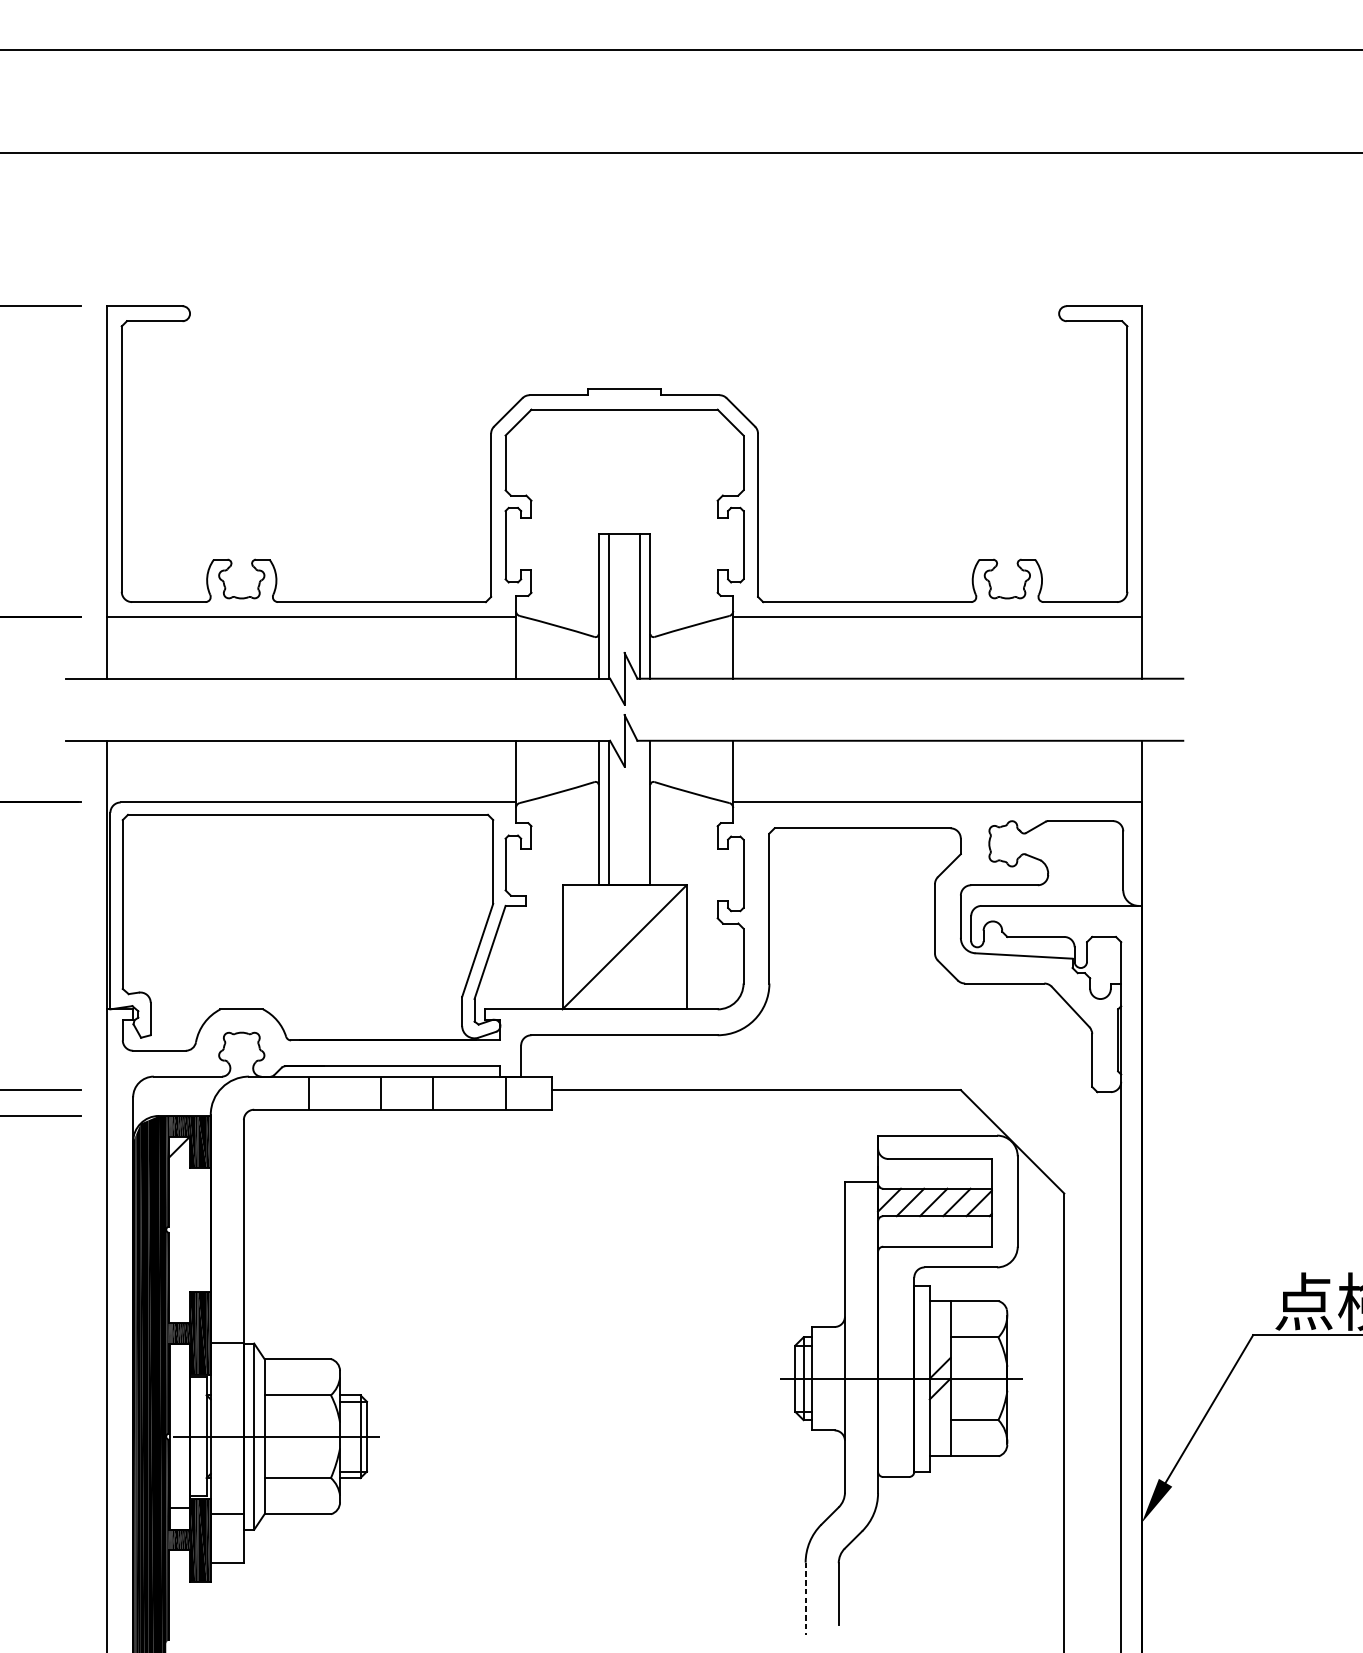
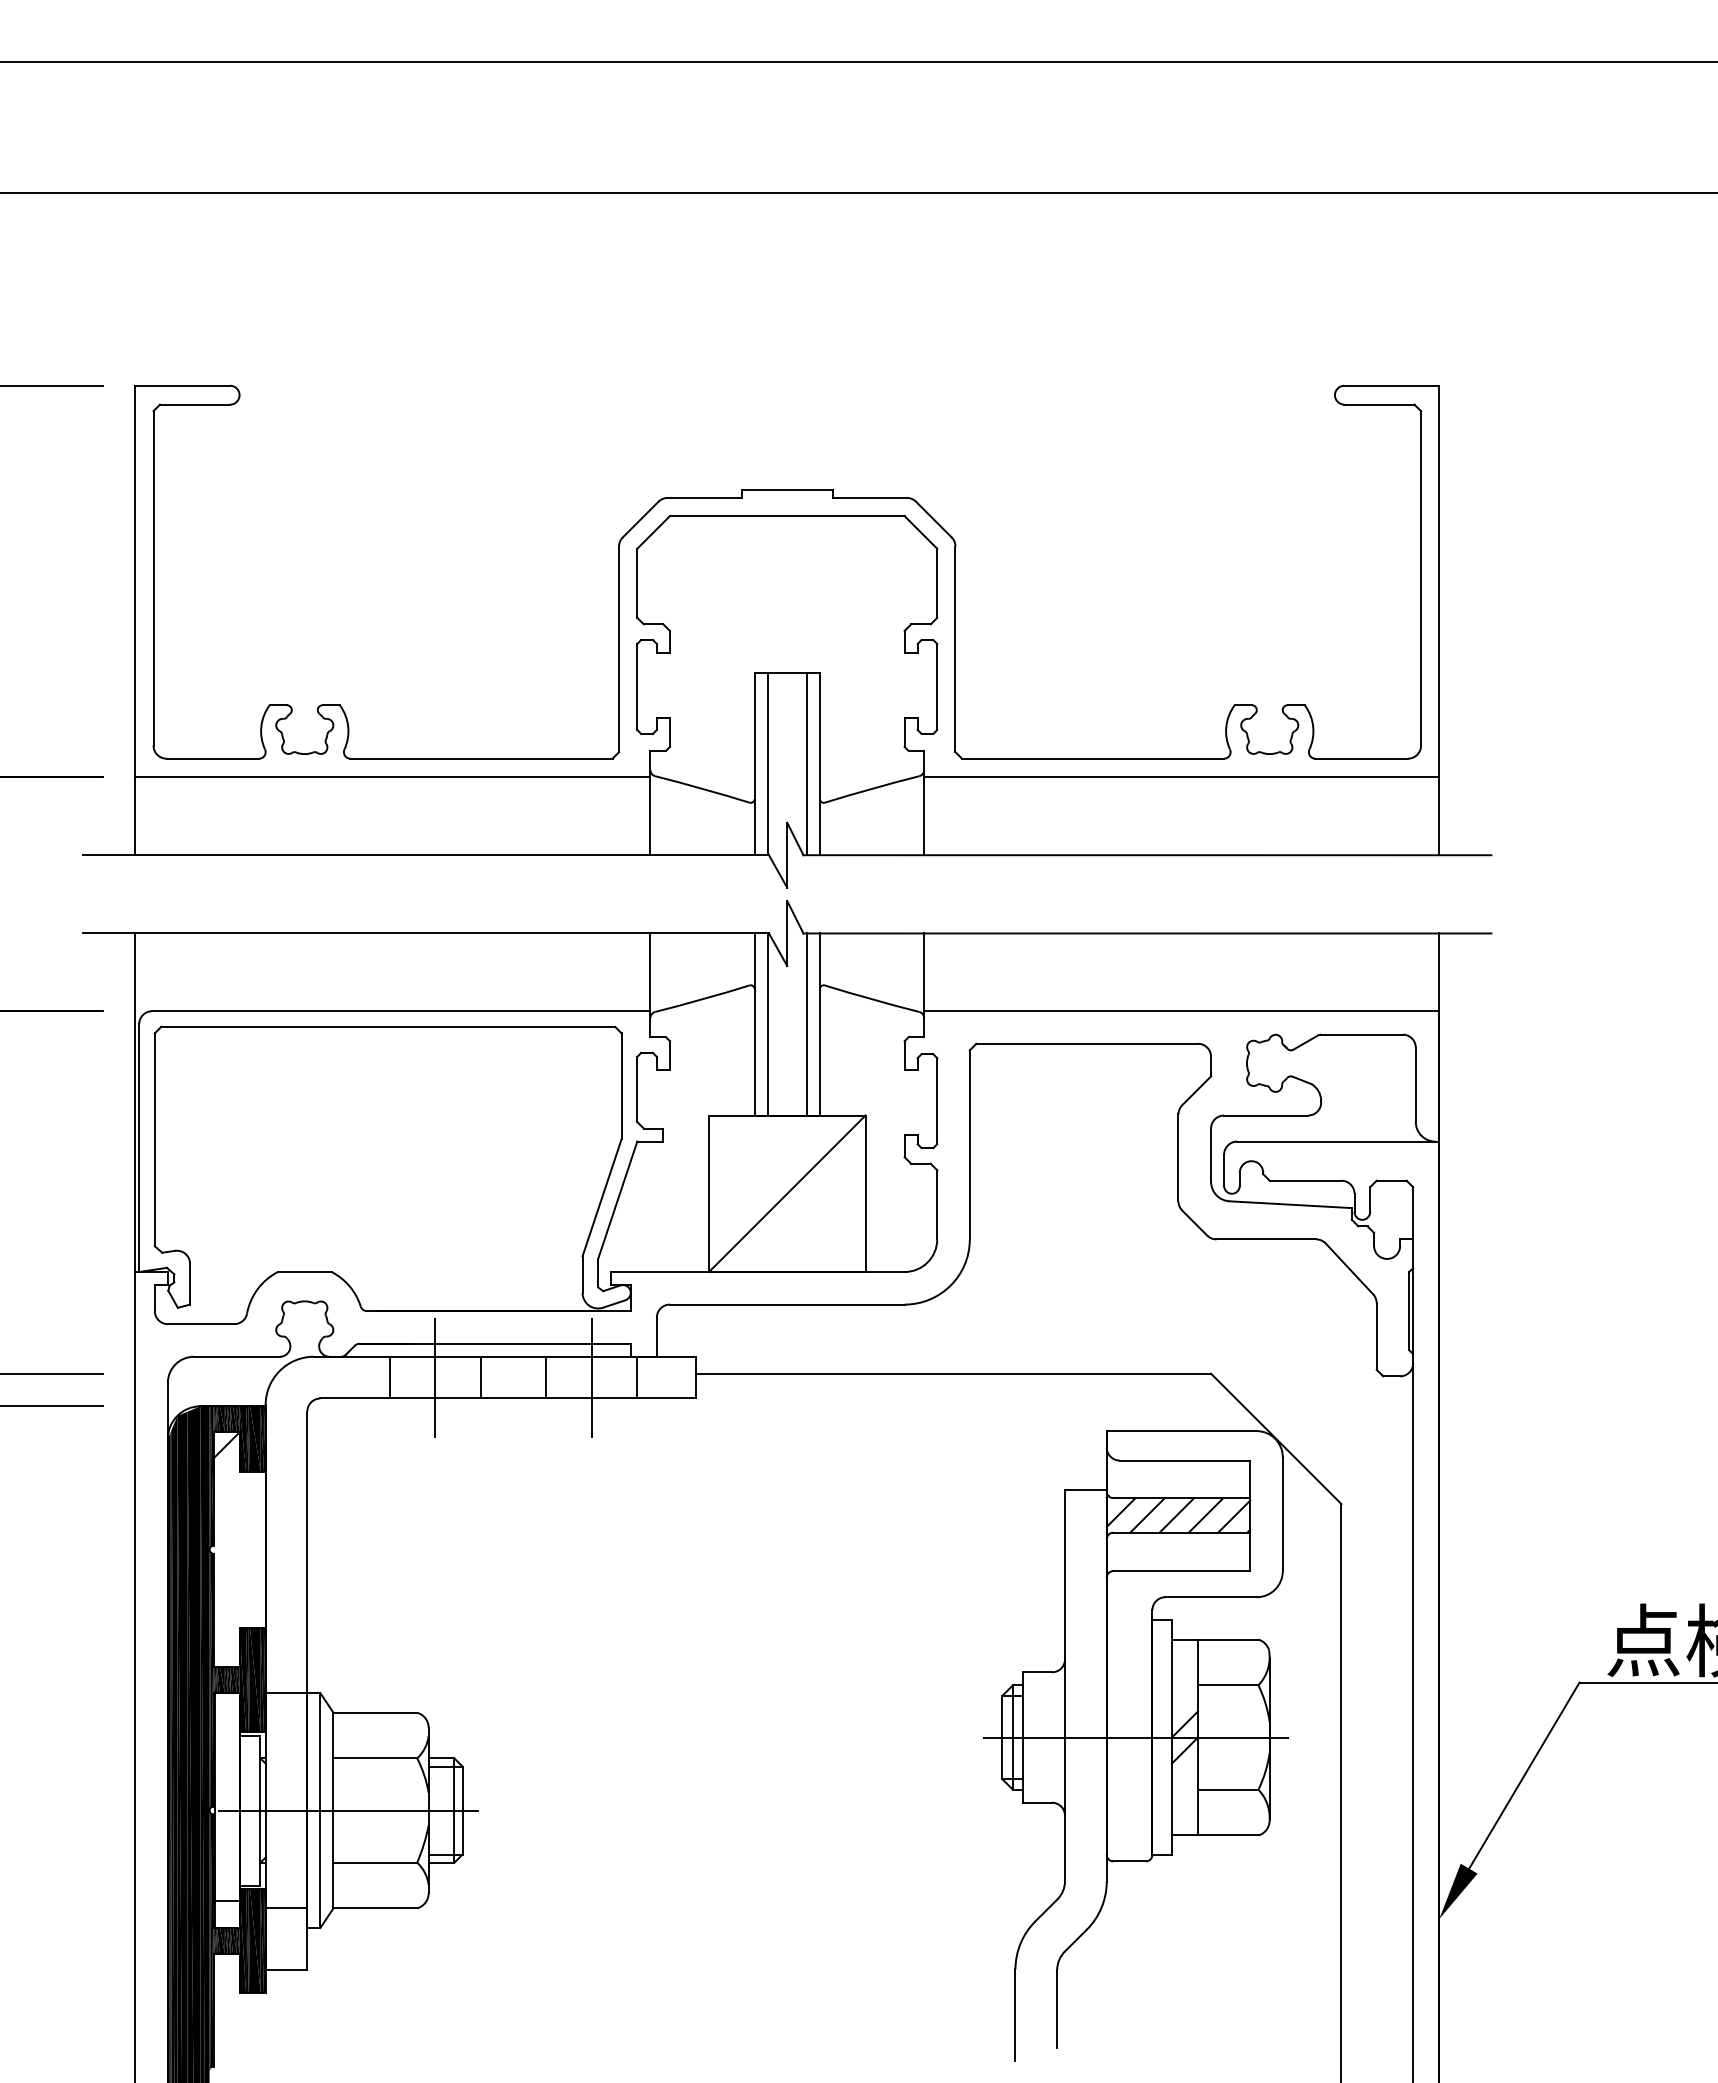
line: (639, 813) -> (806, 1024), added
line: (345, 1093) -> (435, 1377), added
line: (469, 1093) -> (591, 1377), added
line: (805, 1599) -> (1015, 2015), dashed -> solid

